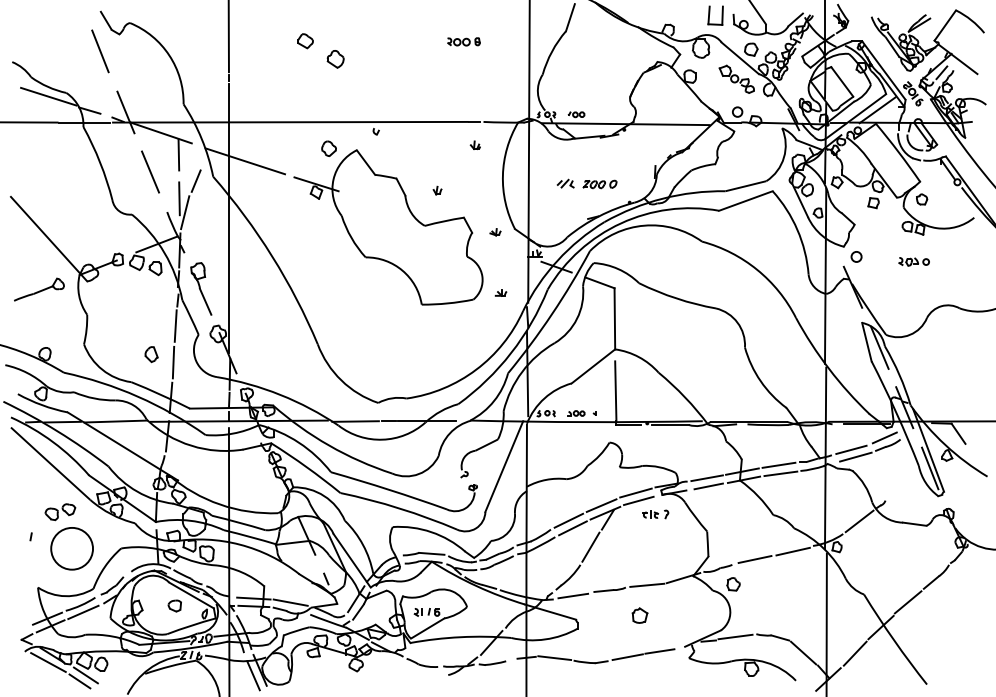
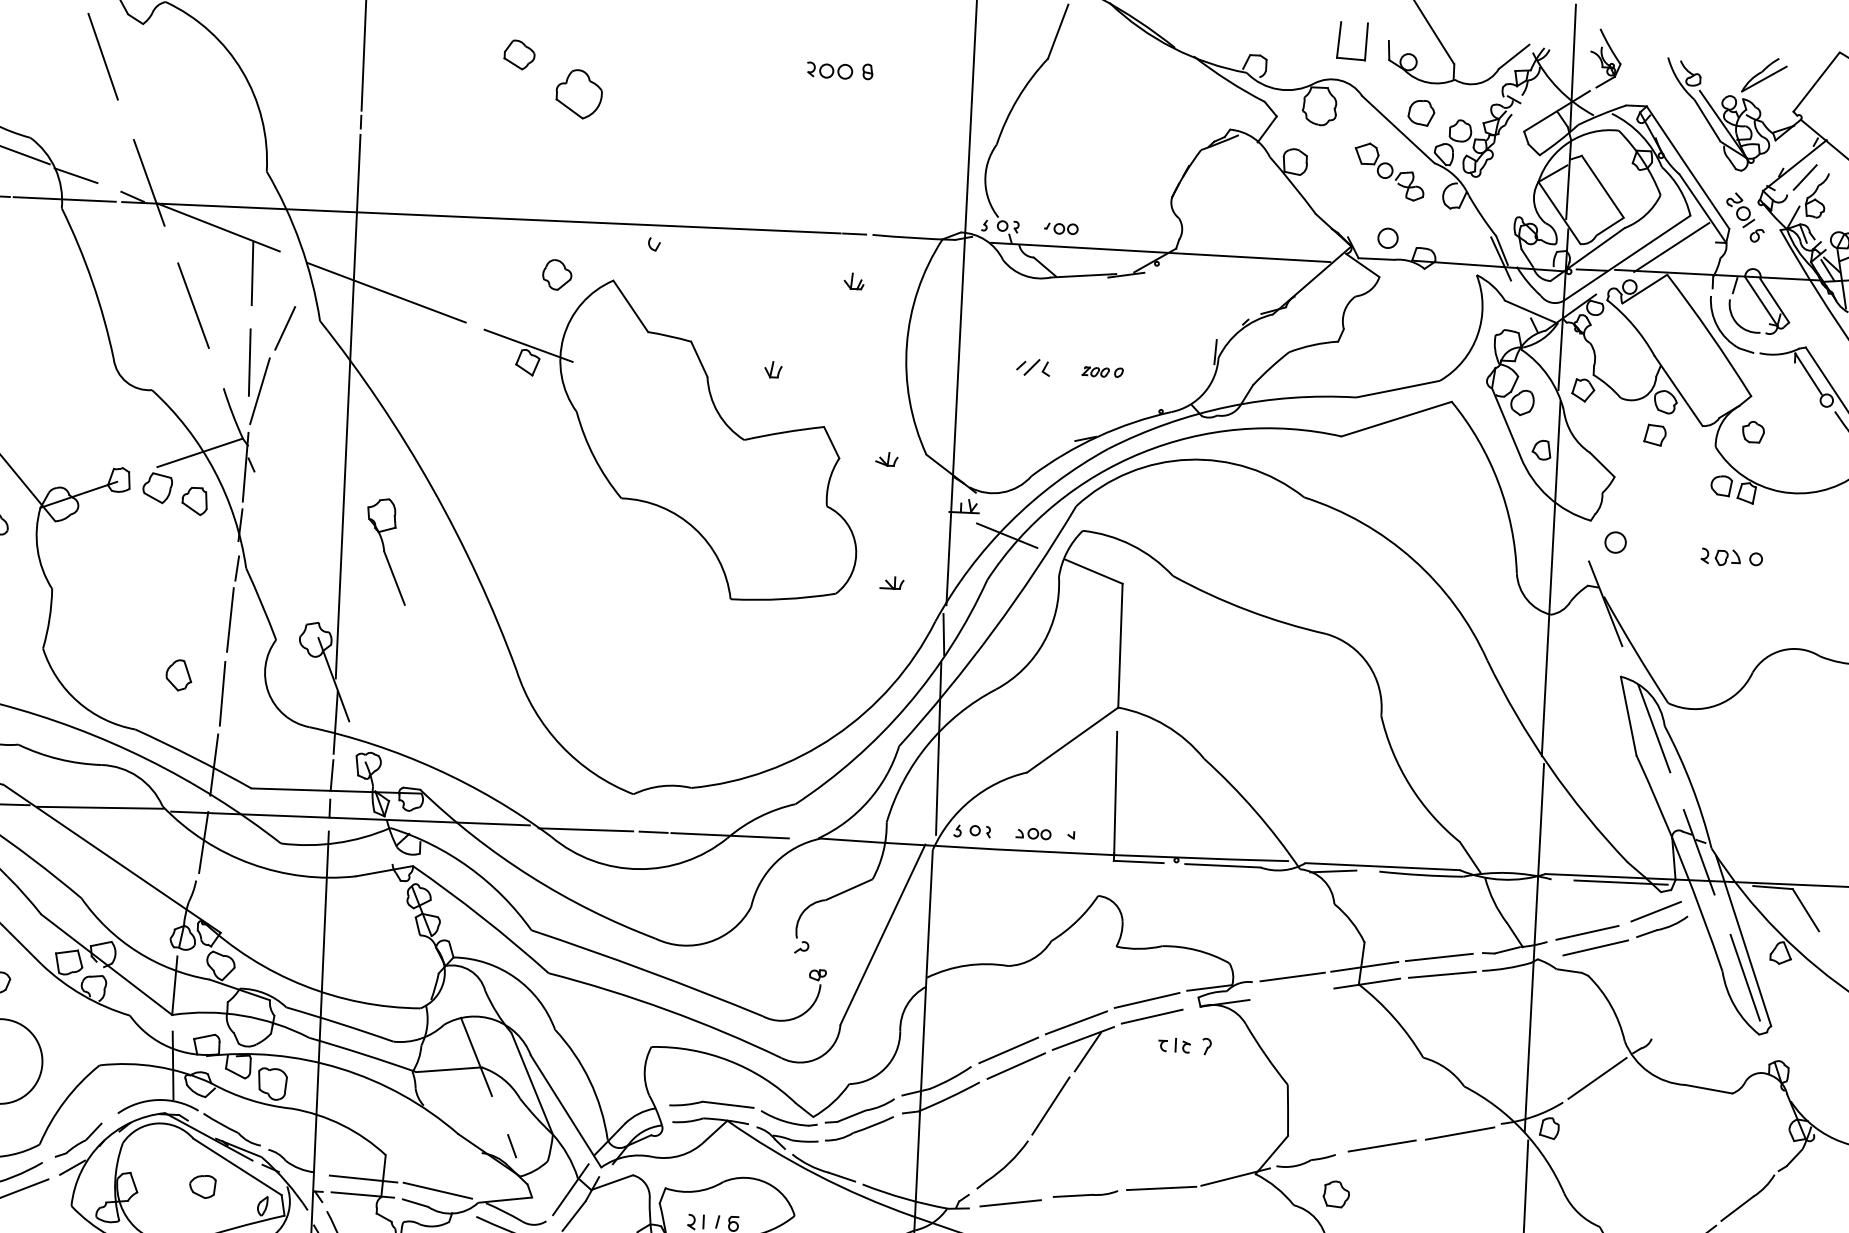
part: (335, 59) -> (578, 94), size x1.4
part: (599, 184) -> (1101, 372), size x0.6
part: (201, 288) -> (387, 550), moved
line: (708, 486) -> (1294, 993), removed

